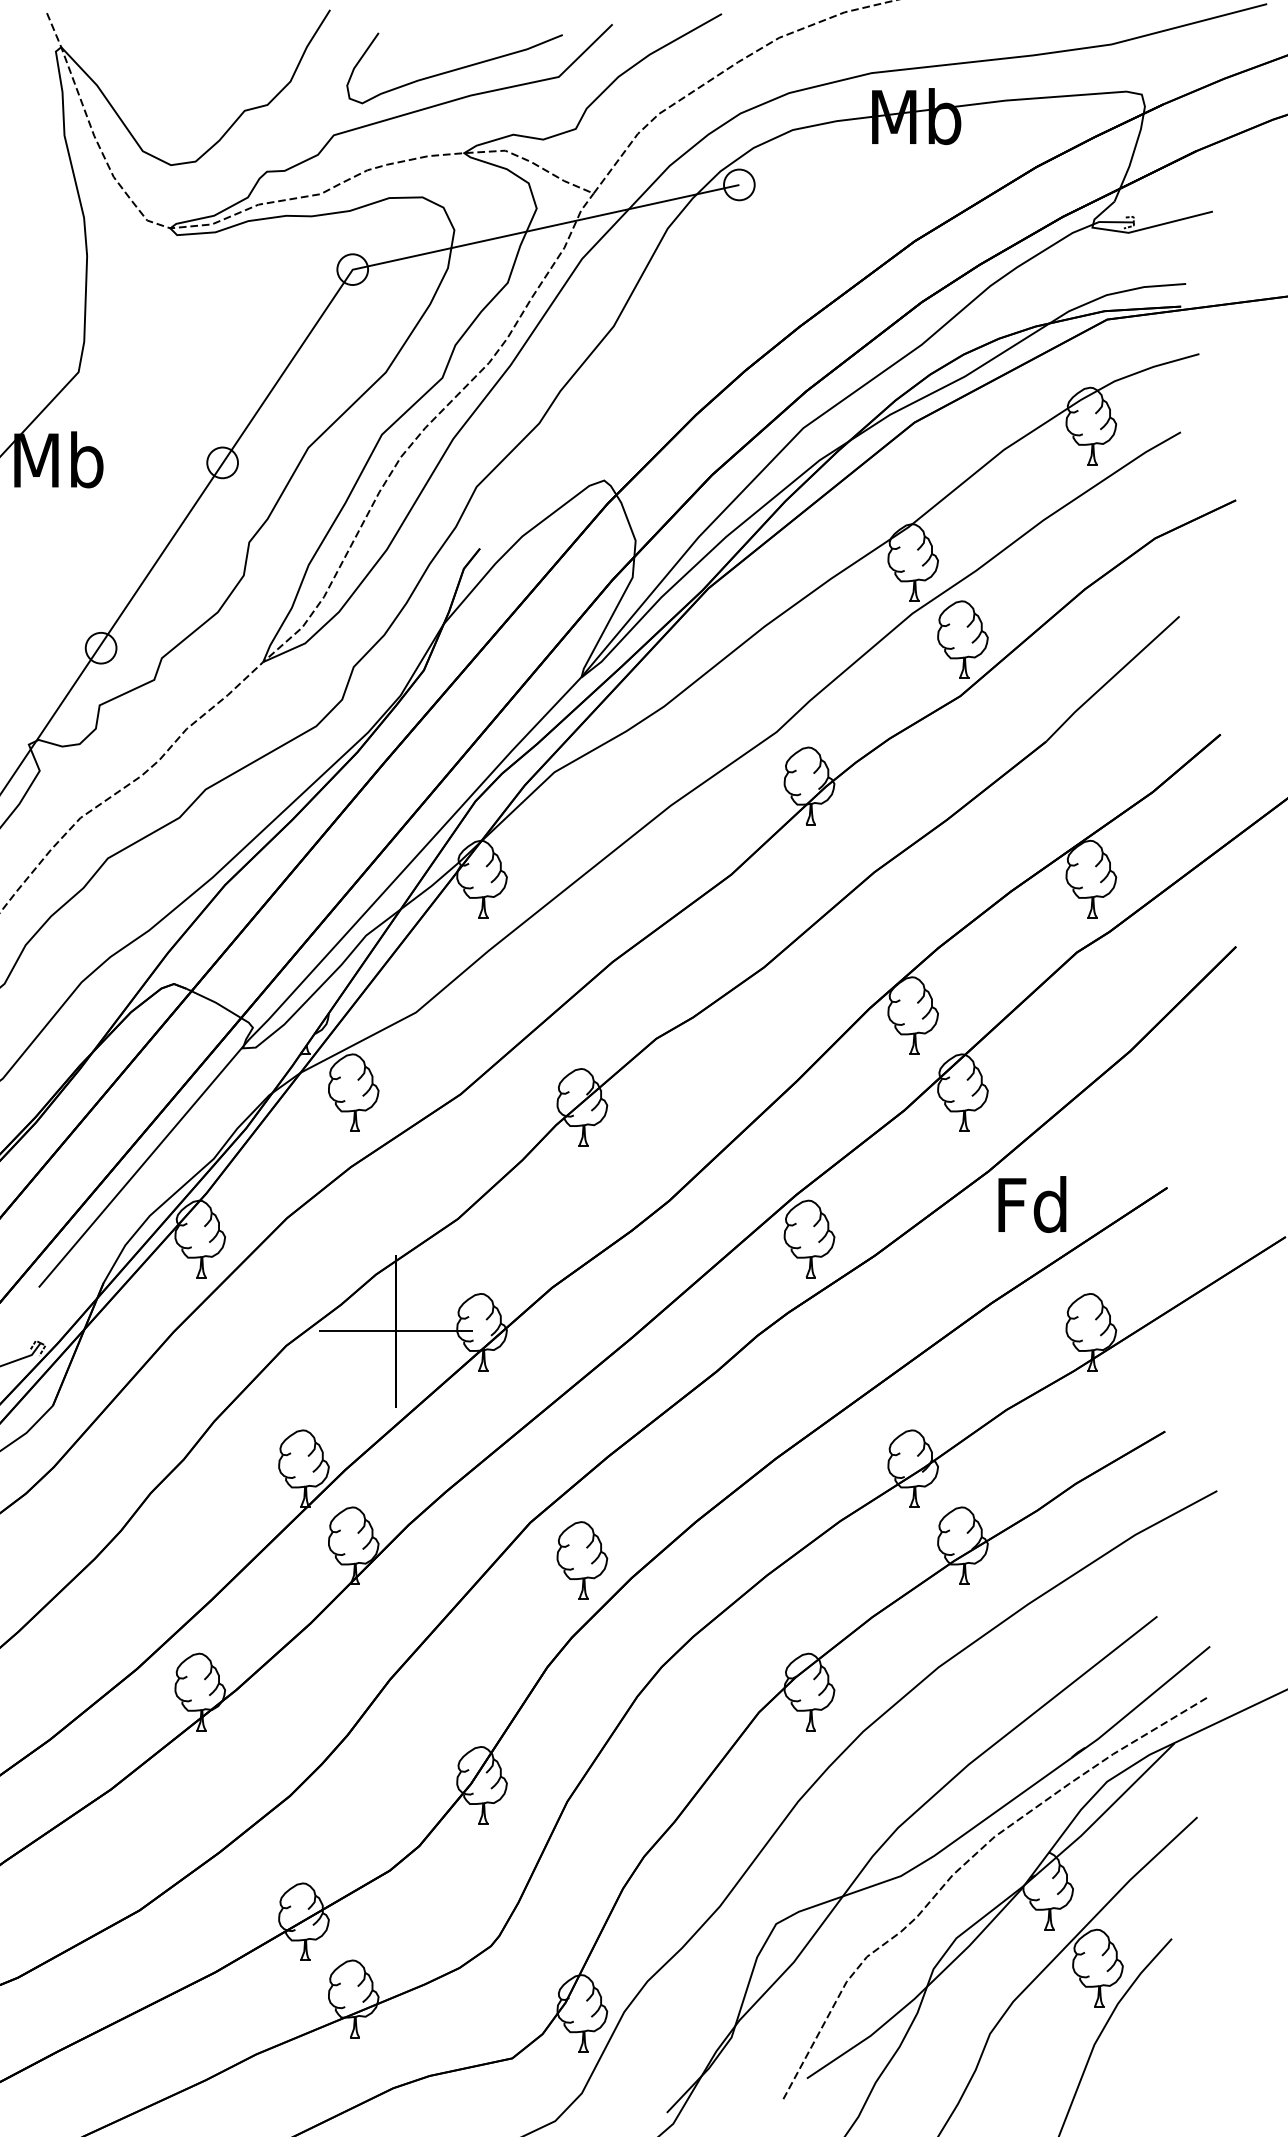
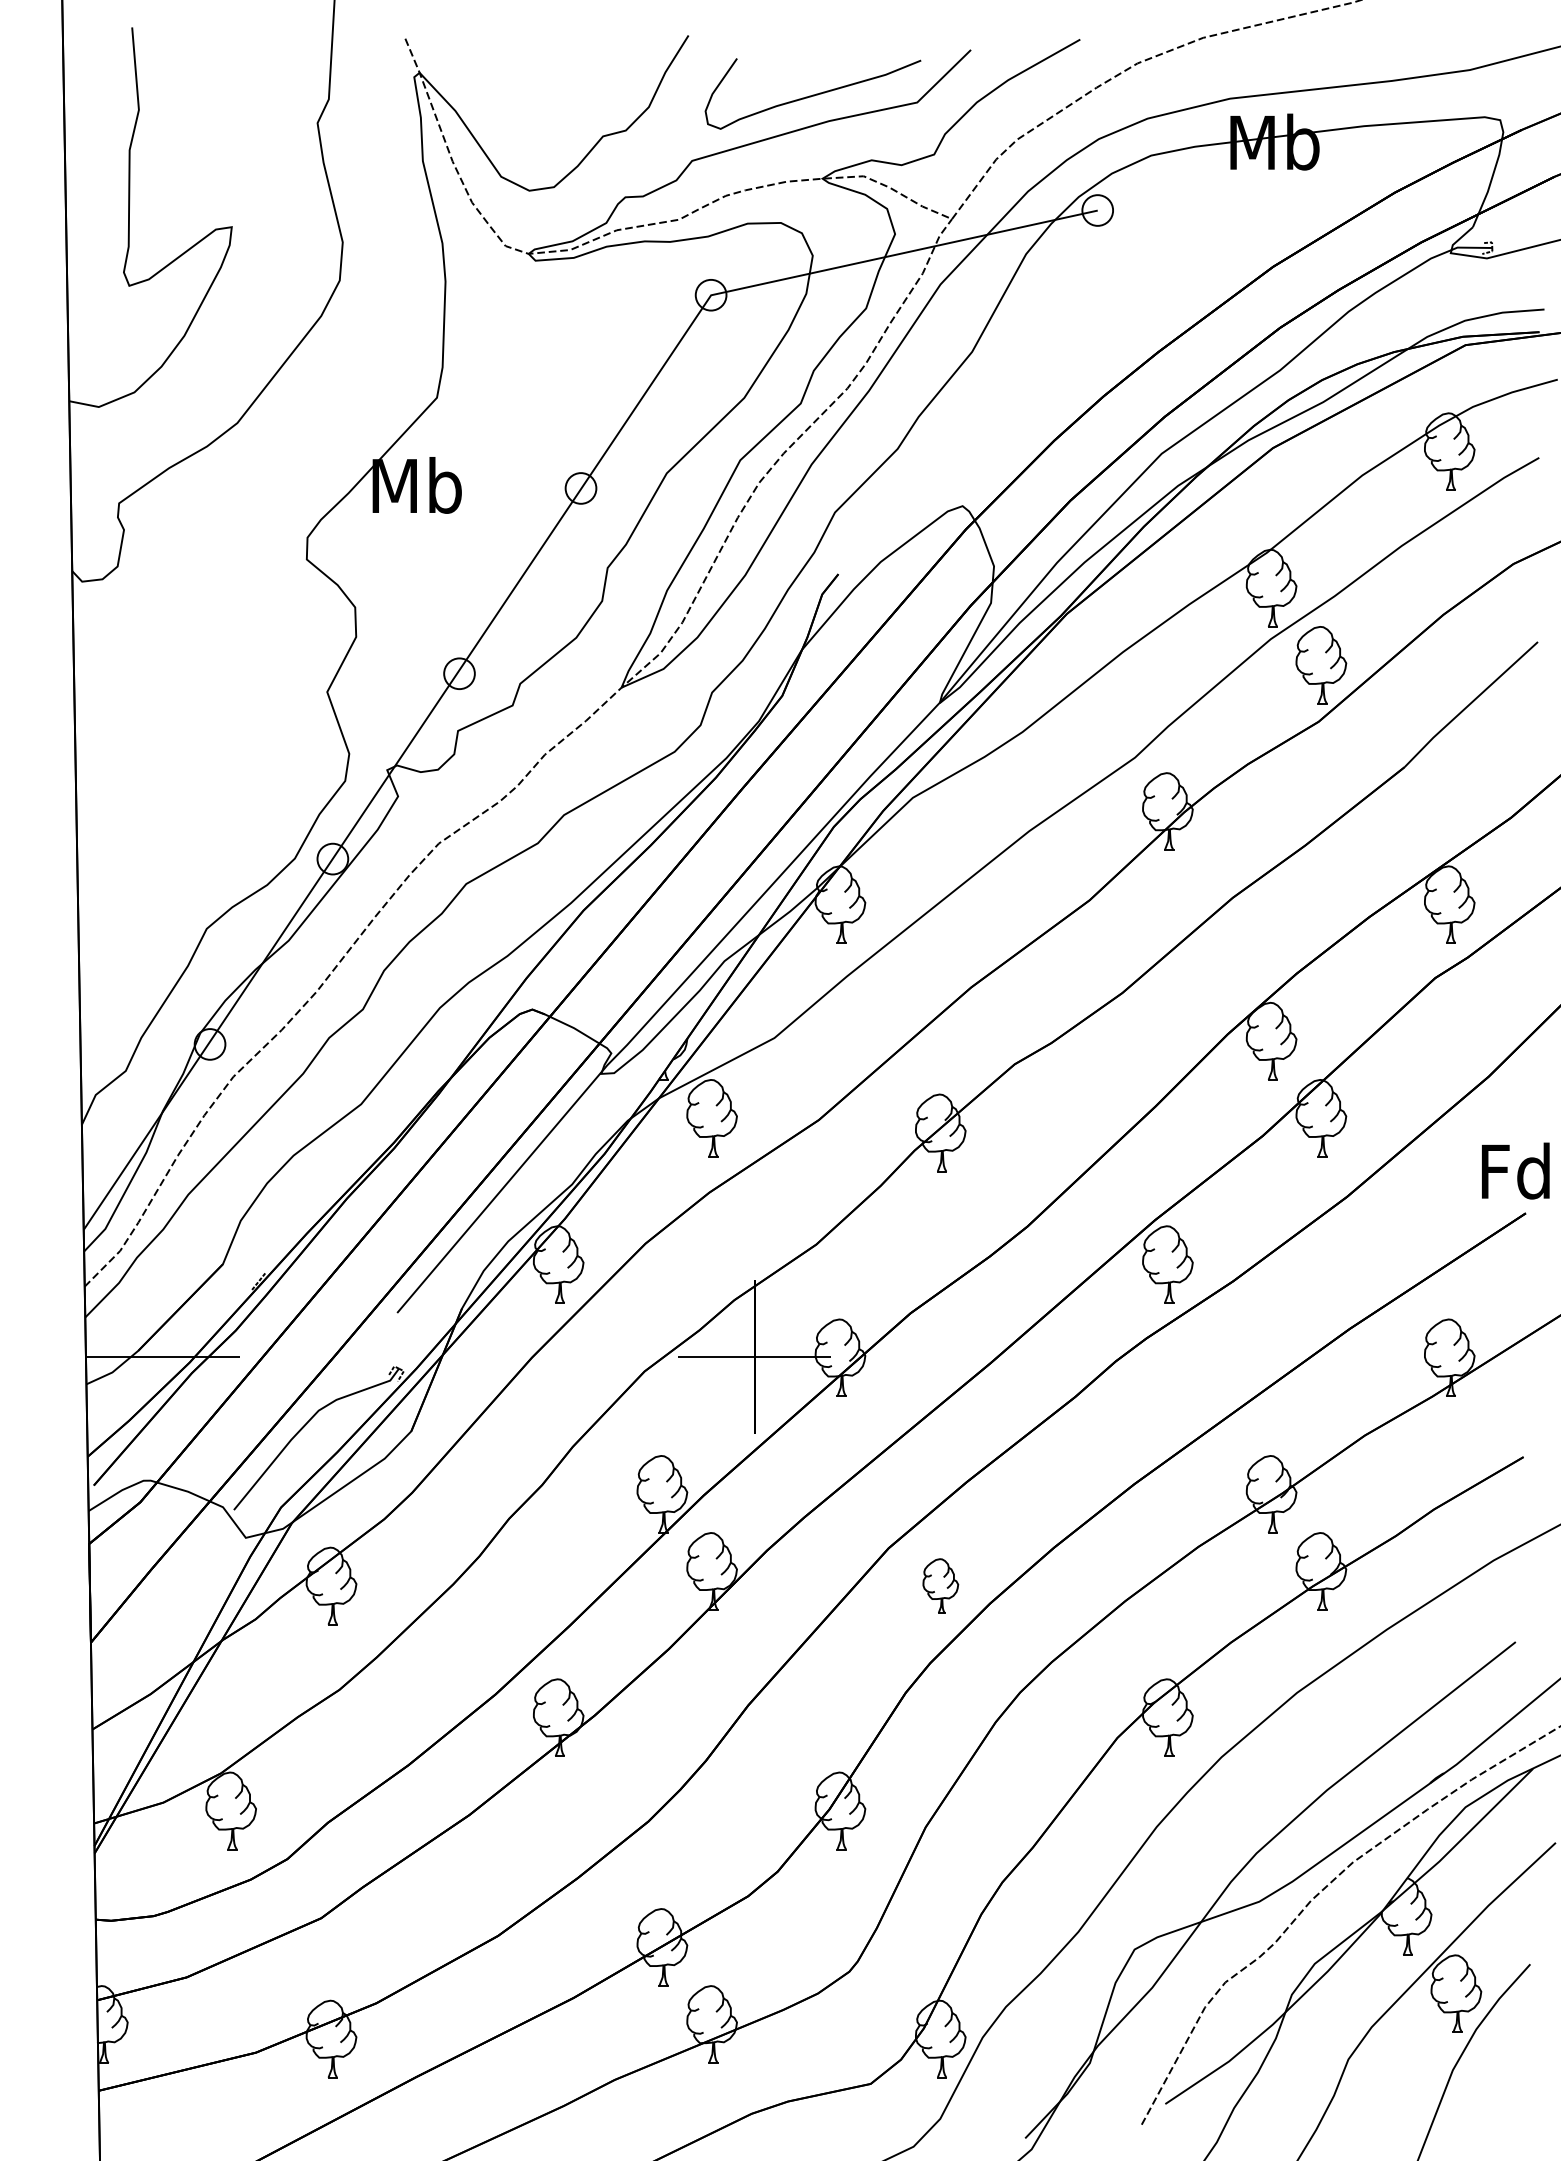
text: (1032, 1203) -> (1515, 1170), moved
part: (582, 1559) -> (940, 1585), size x0.7

